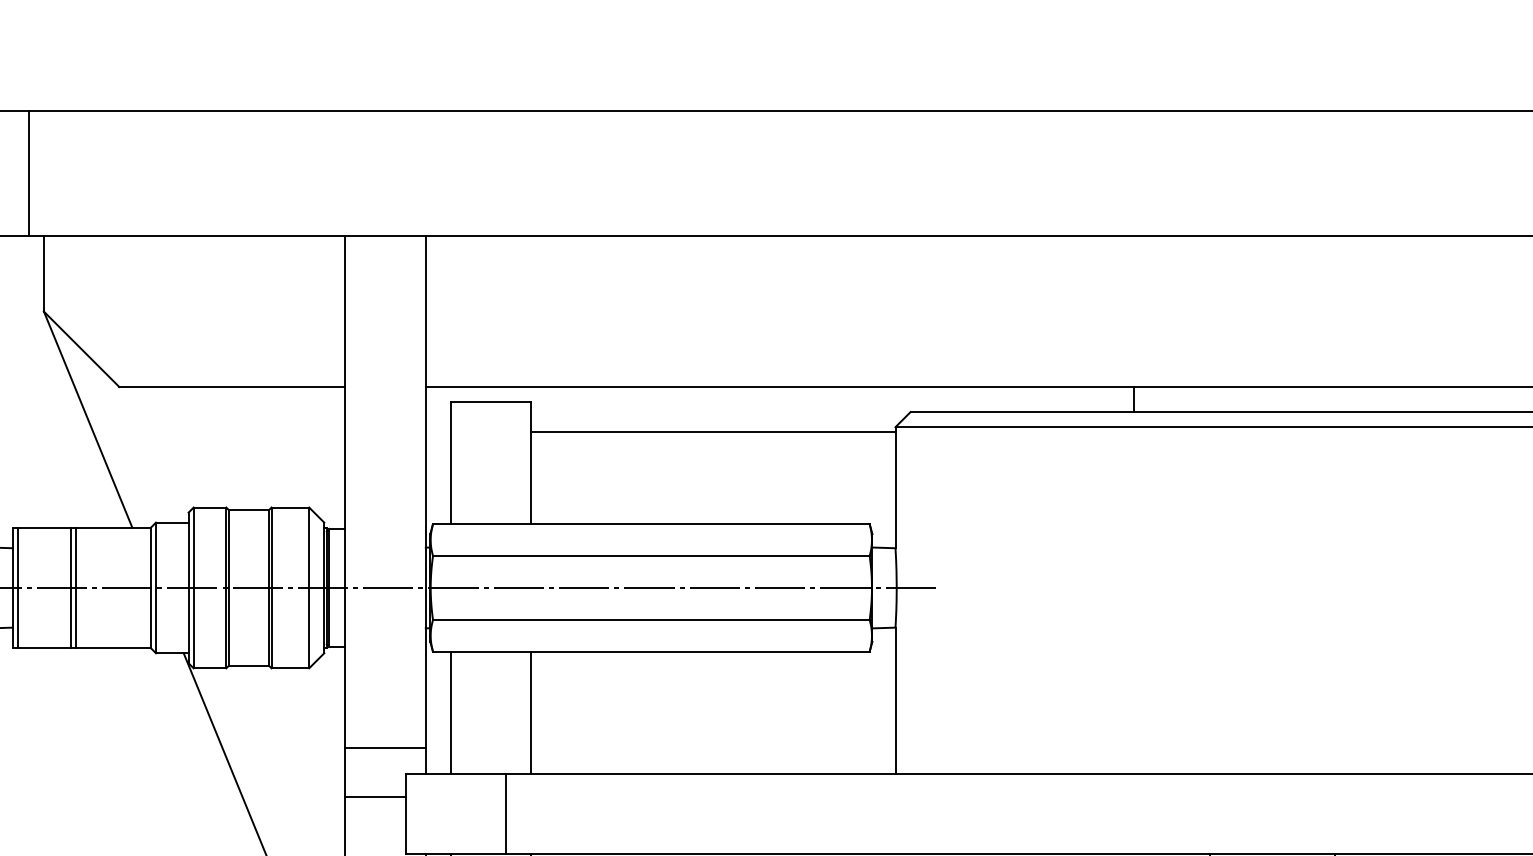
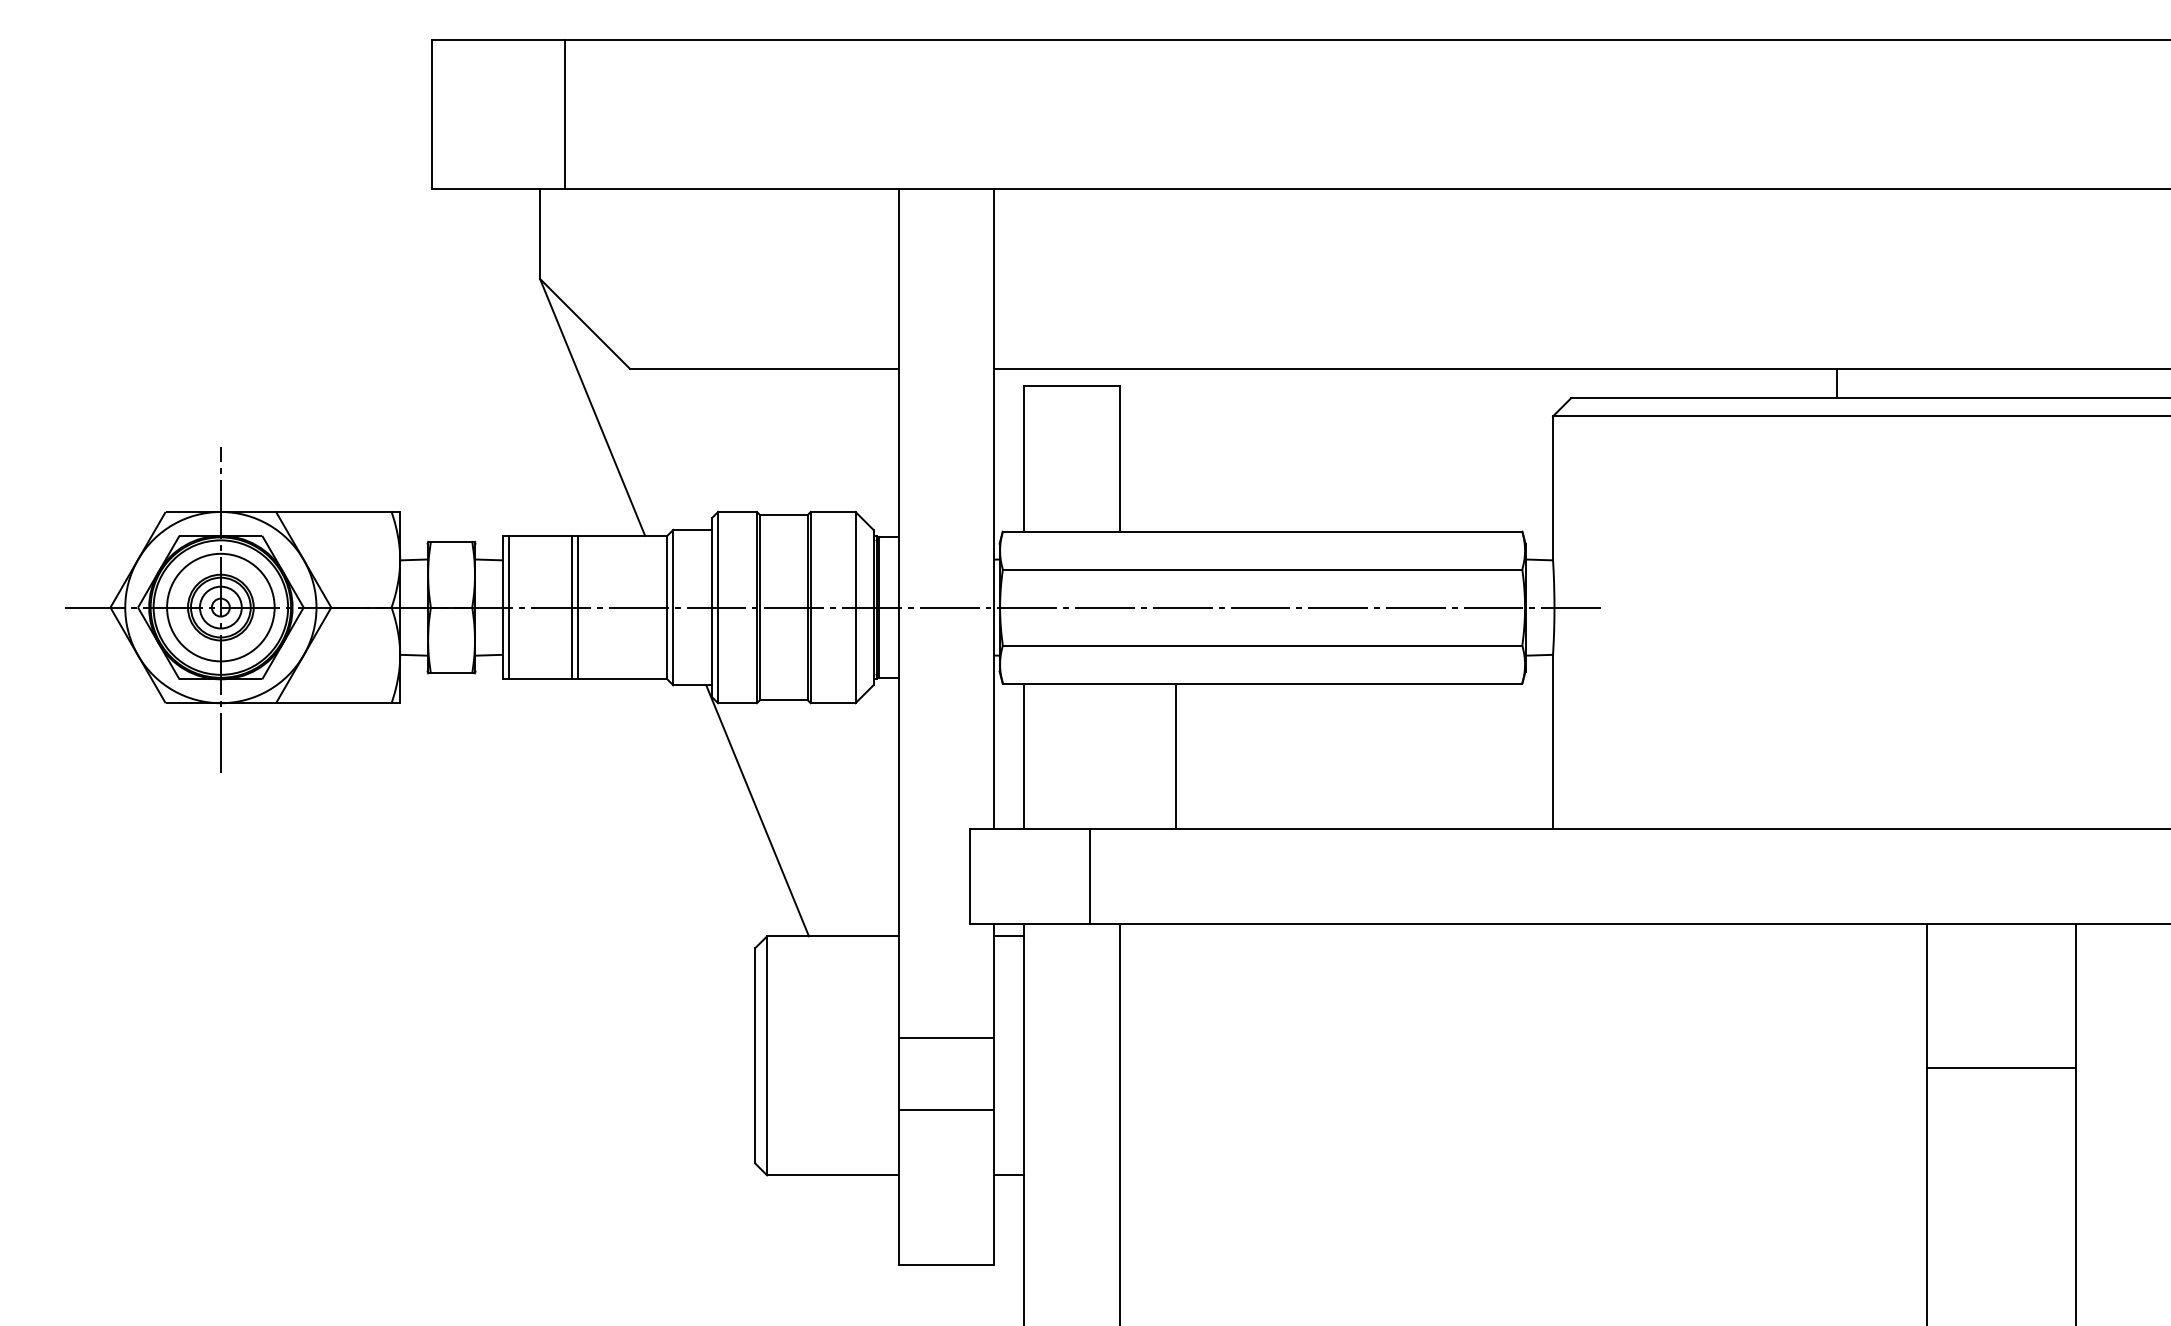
line: (29, 173) -> (565, 114), moved
line: (713, 432) -> (1336, 422), removed
line: (531, 712) -> (1175, 755), moved
line: (385, 747) -> (946, 797), removed
line: (375, 797) -> (934, 856), removed

